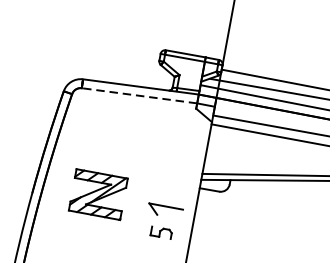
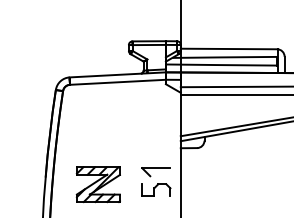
line: (138, 95) -> (117, 82), dashed -> solid
part: (97, 194) -> (97, 184), moved
part: (161, 232) -> (156, 189), size x1.67

